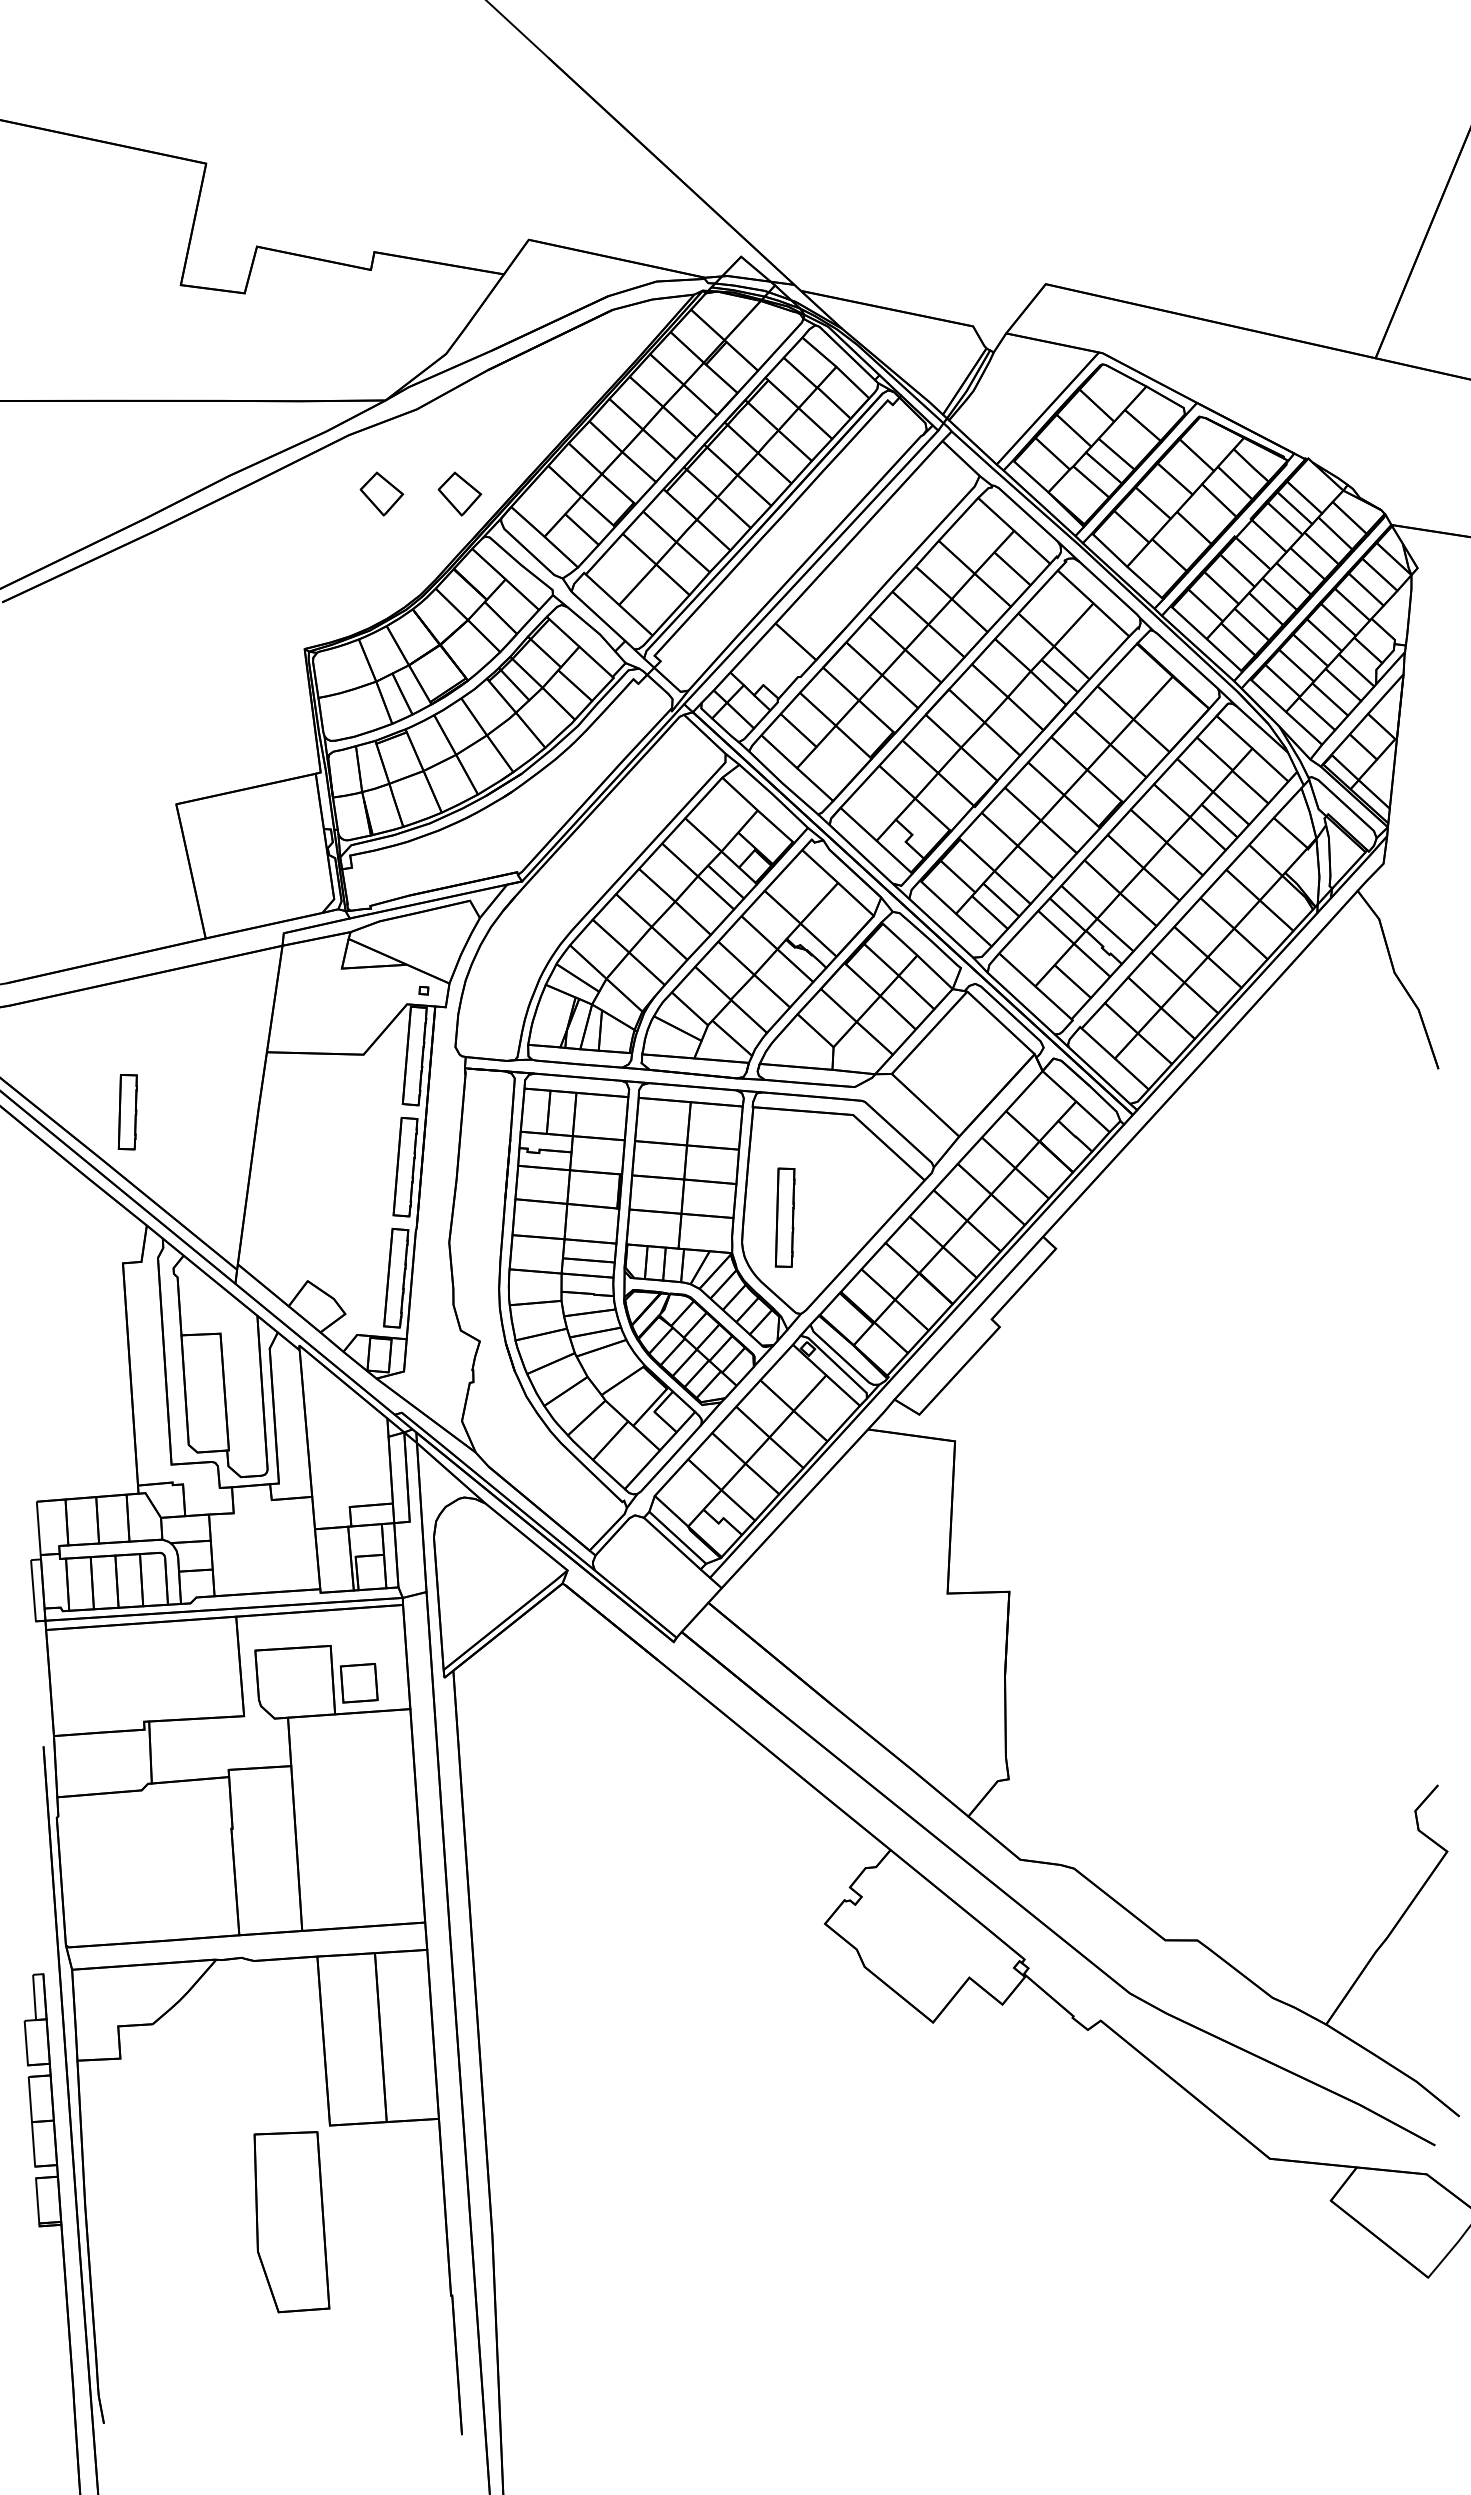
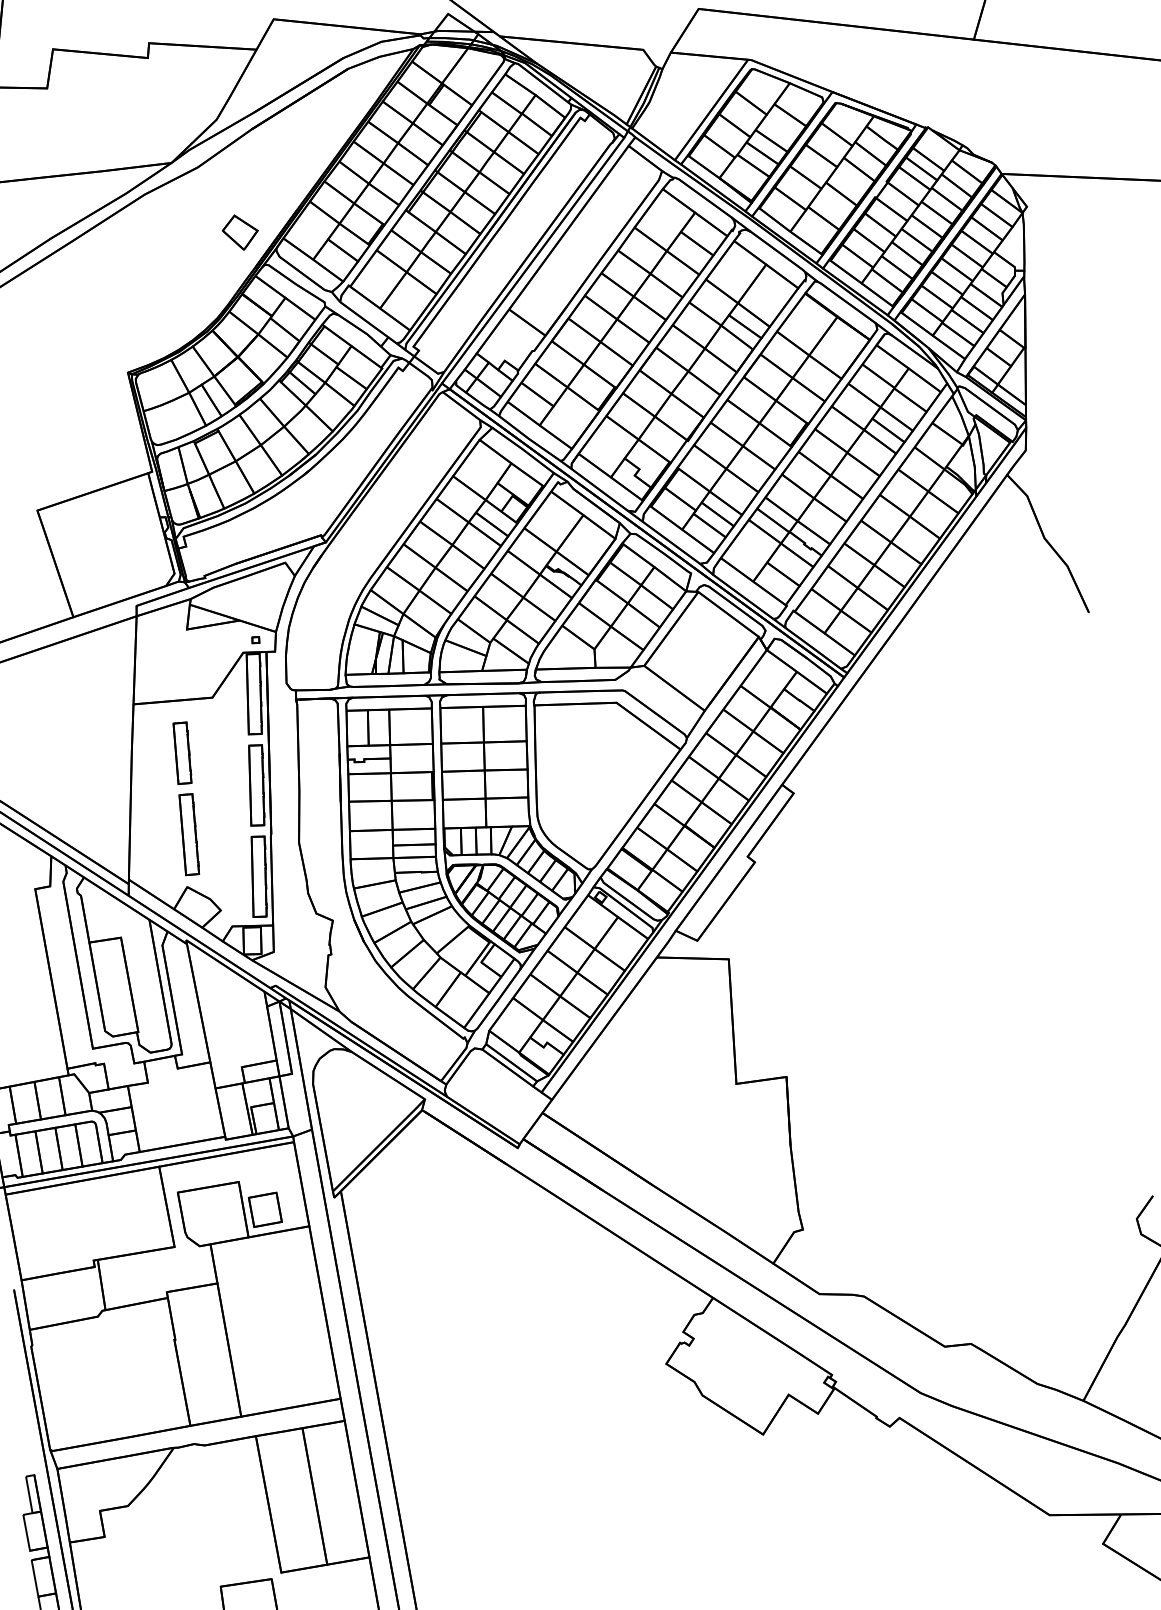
part: (381, 493) -> (176, 239), removed
part: (127, 1112) -> (182, 753), moved
part: (784, 1217) -> (188, 834), moved

